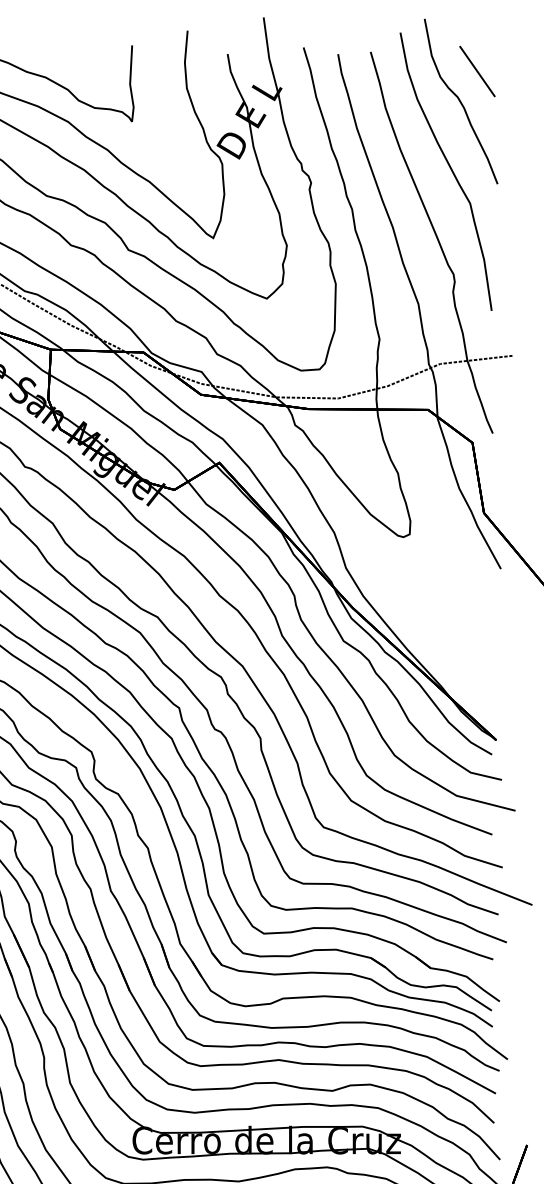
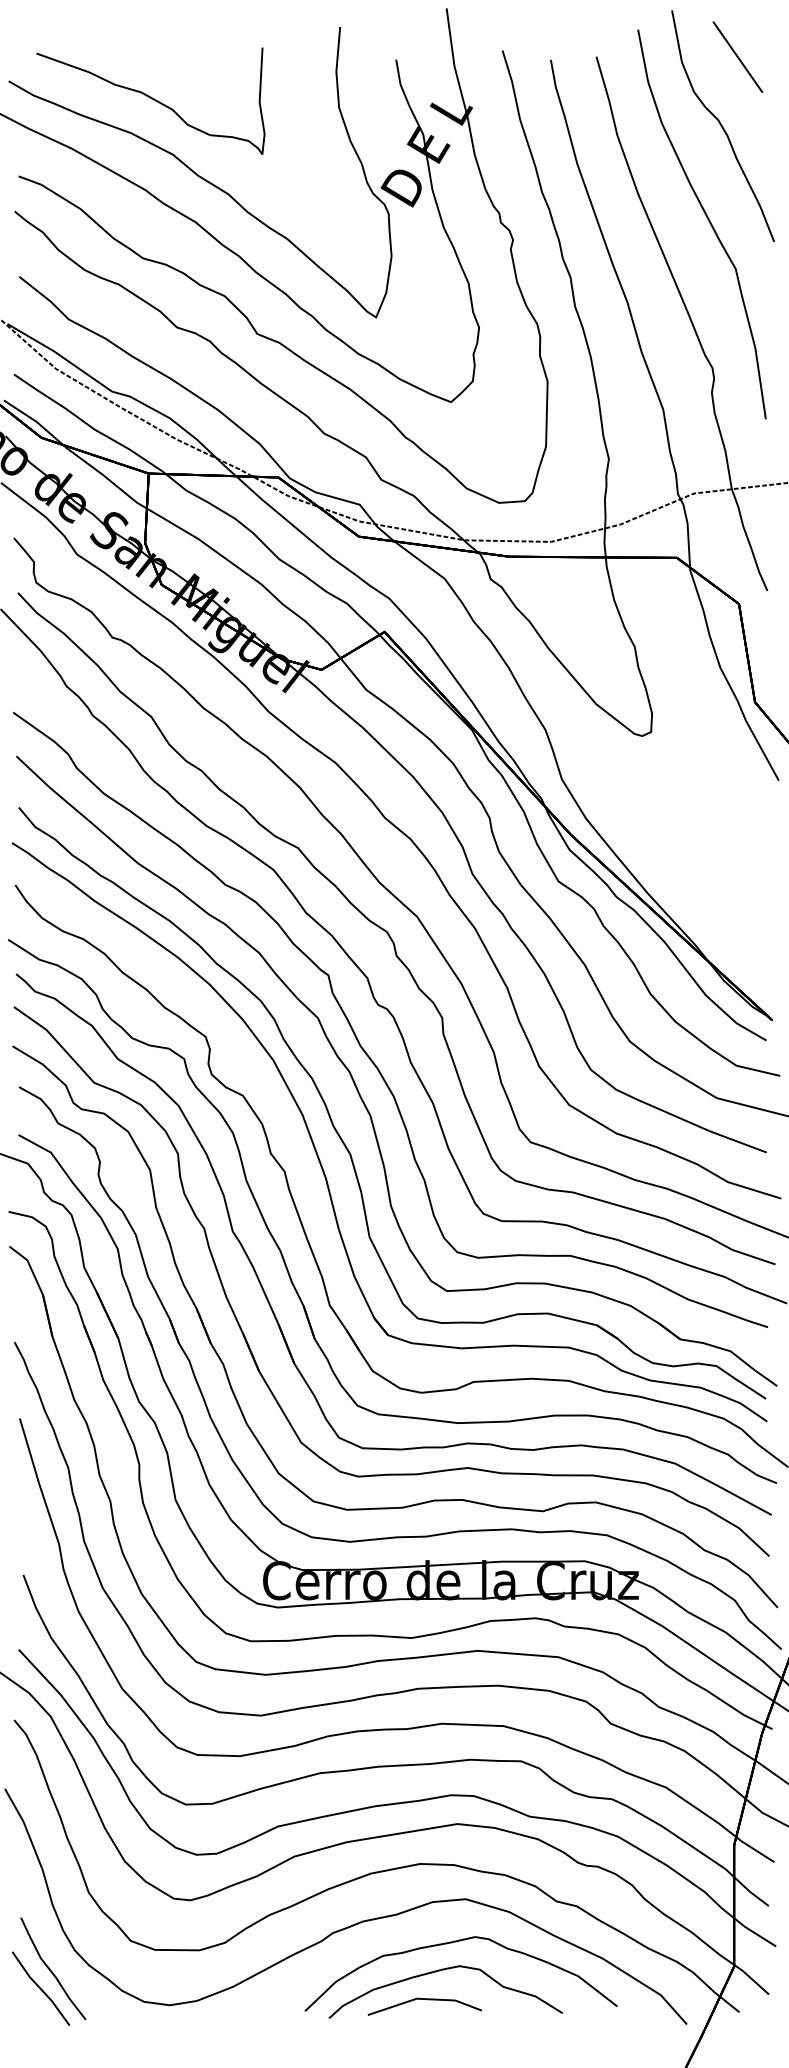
line: (477, 71) -> (737, 56), moved

